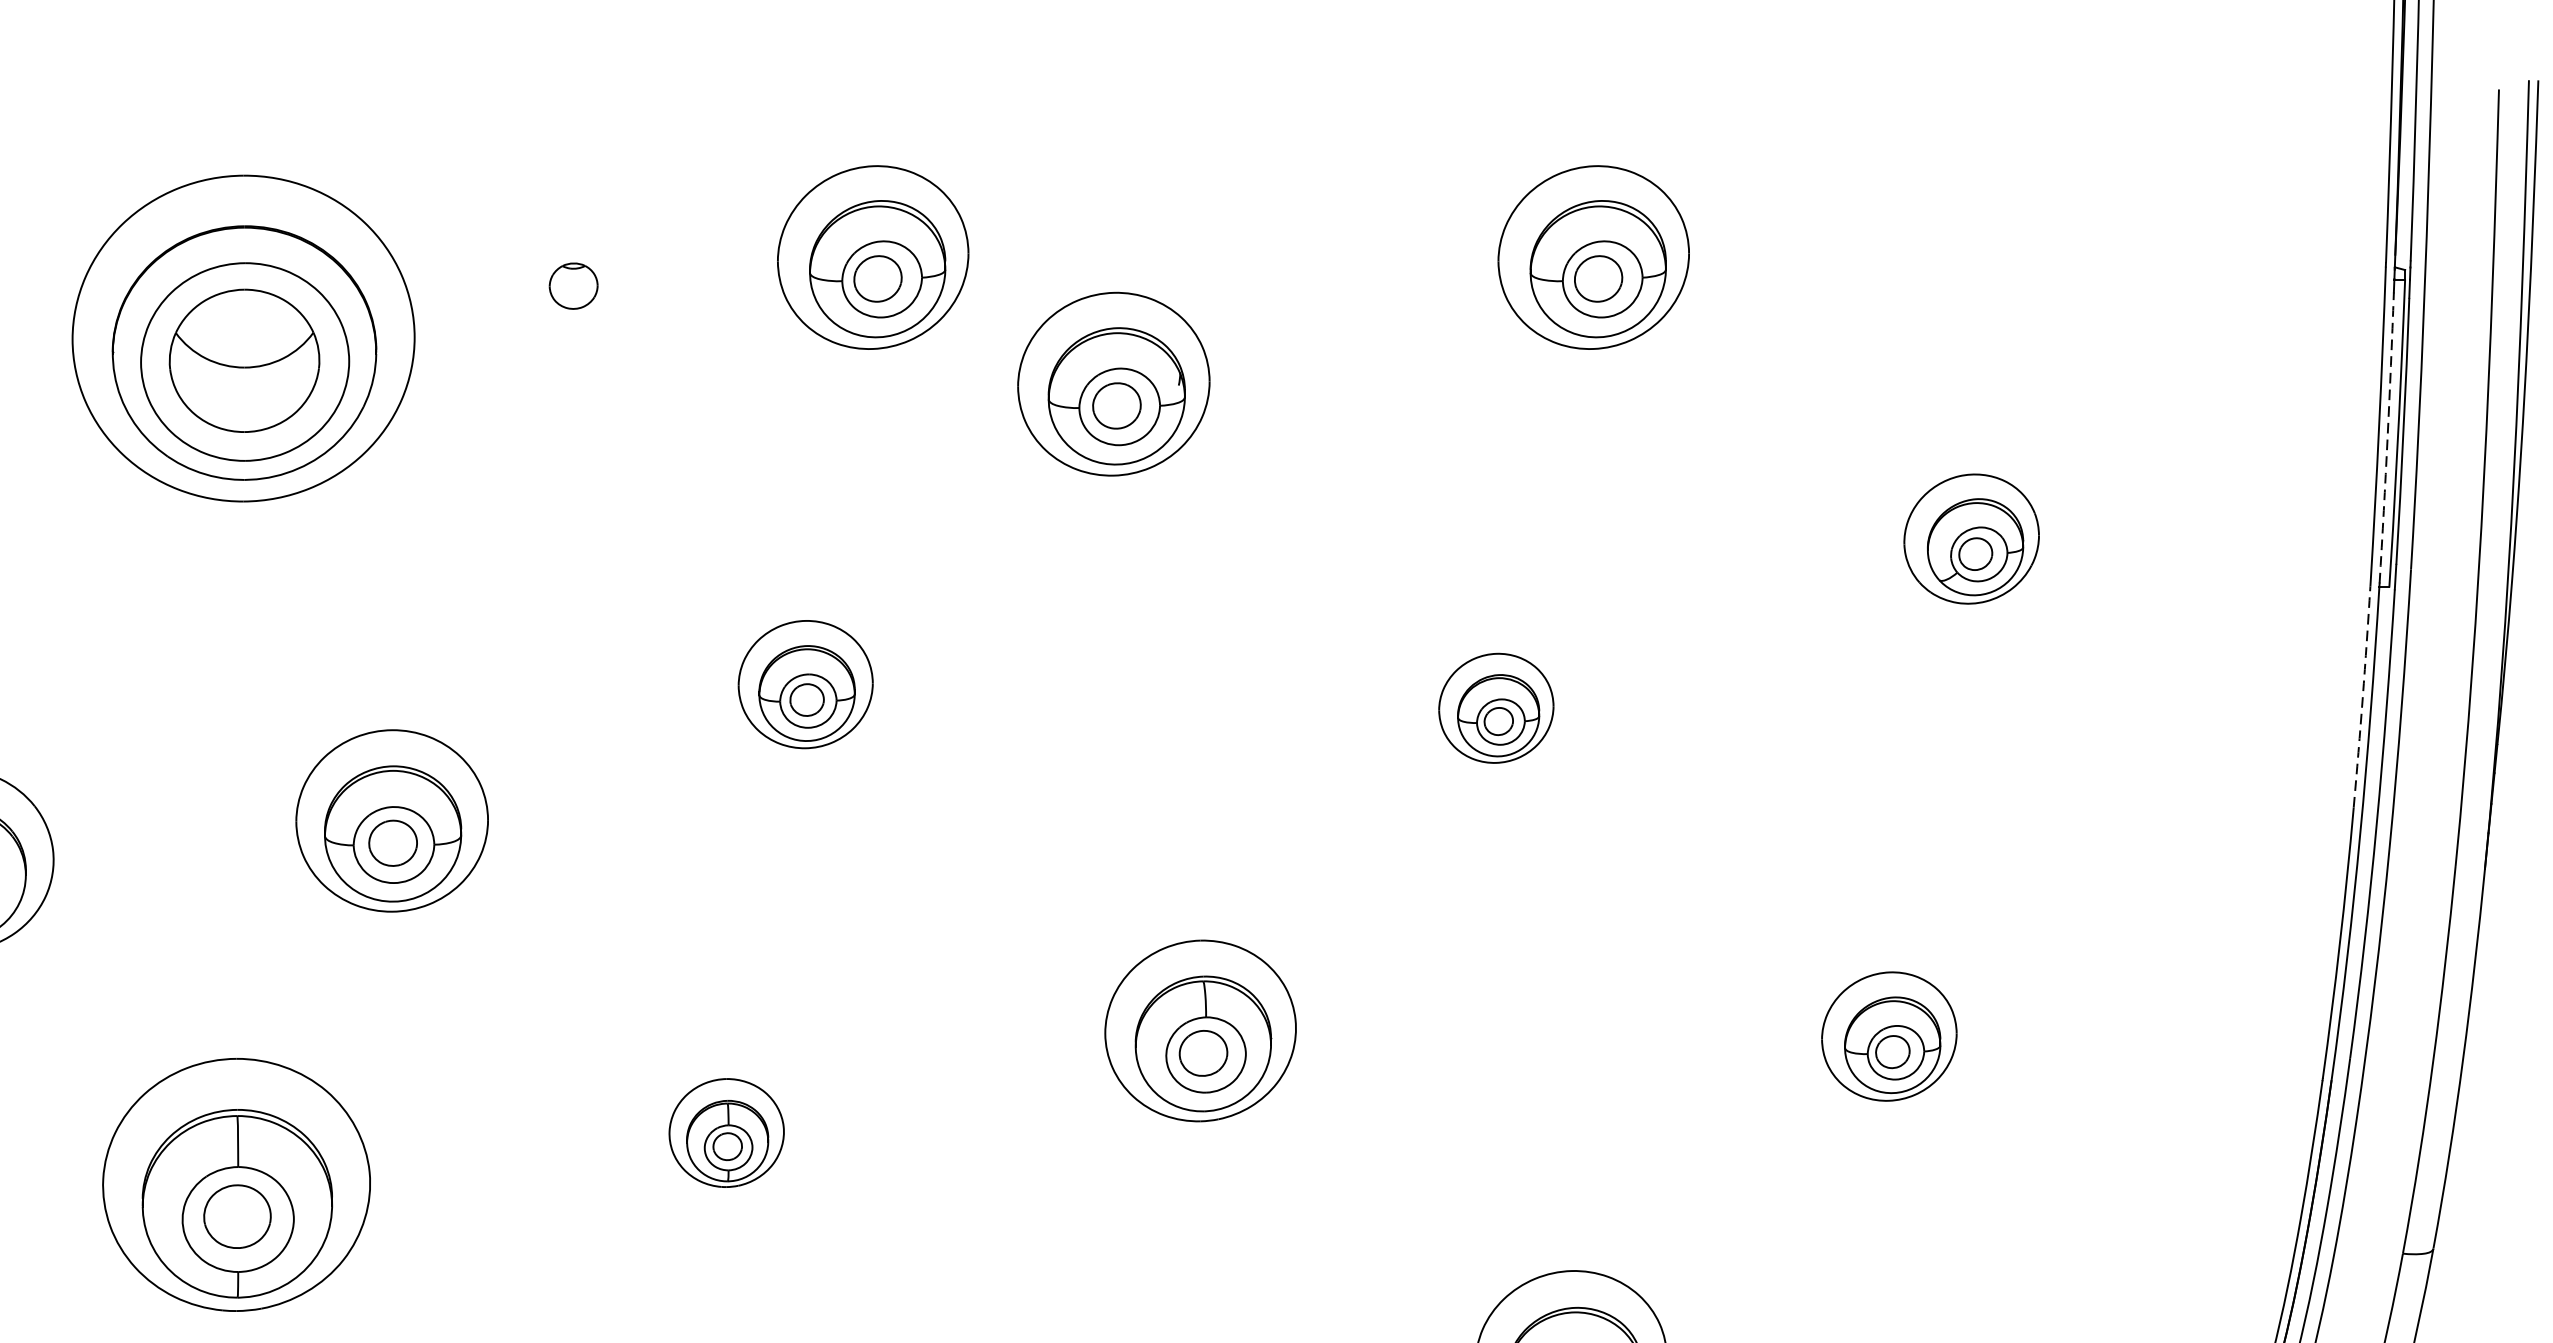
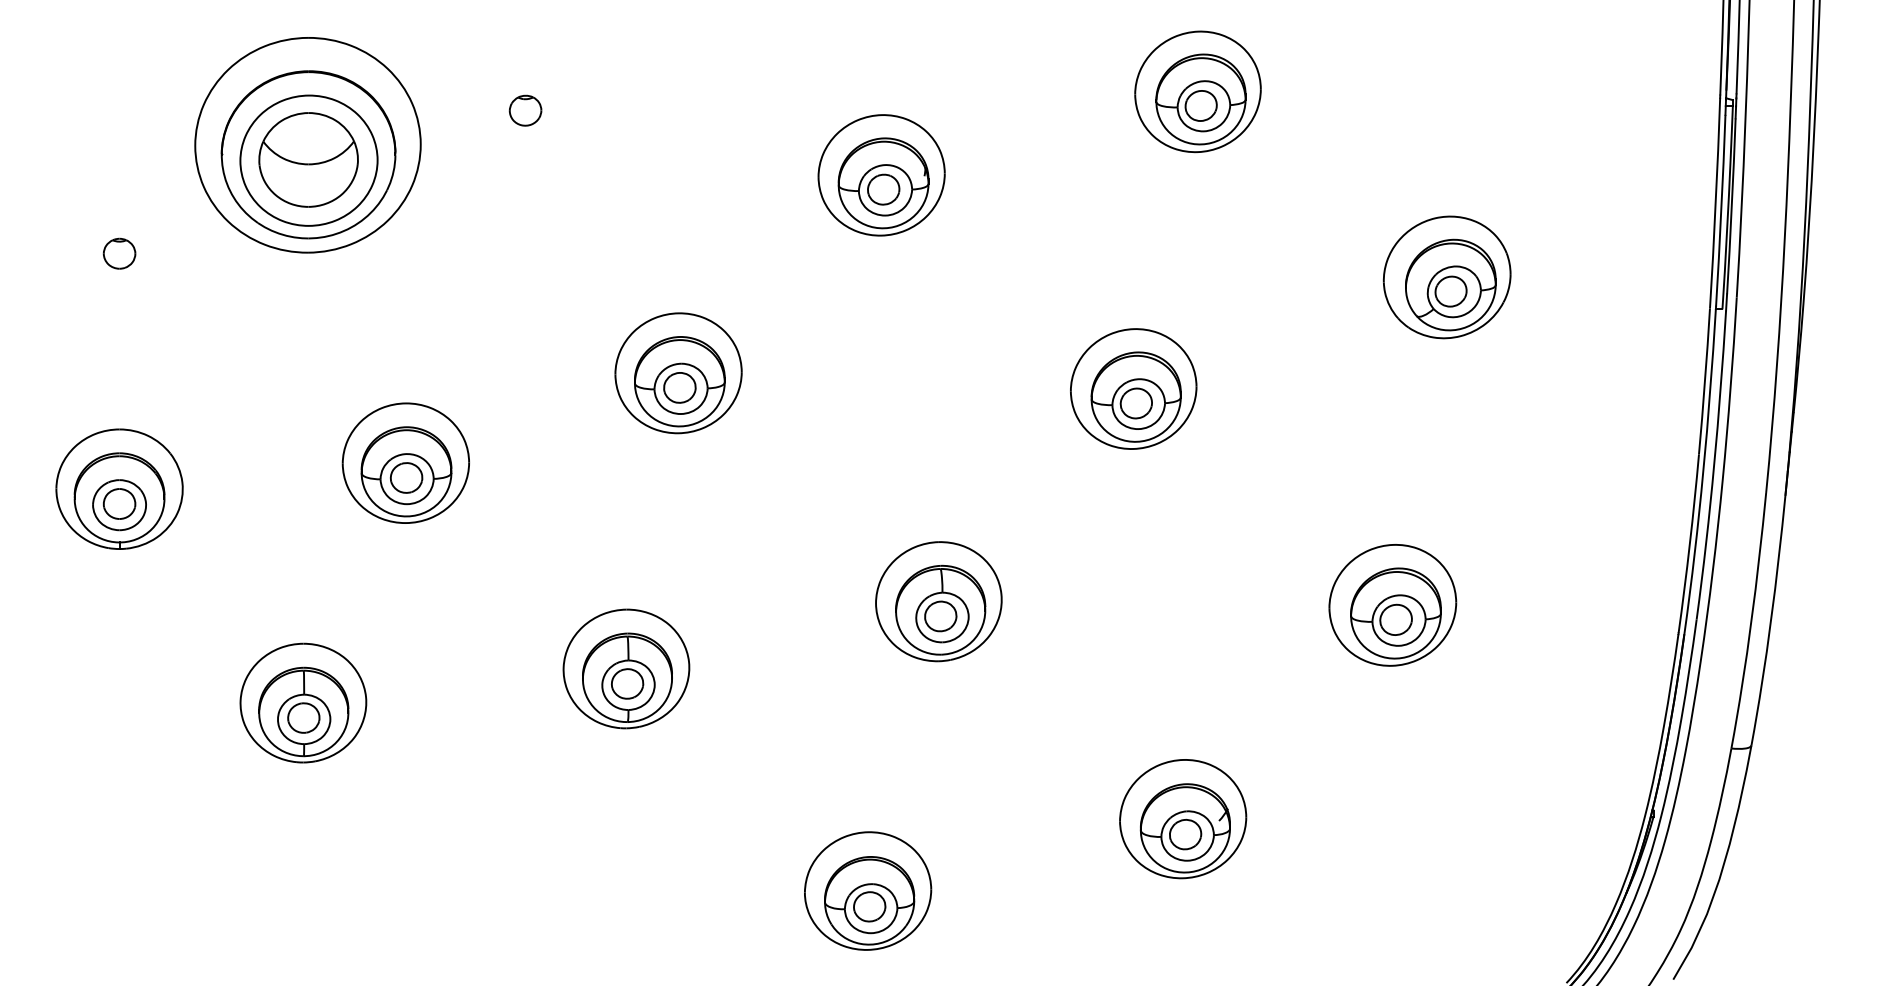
part: (872, 257) -> (722, 91), removed
arc: (2387, 437) -> (1721, 210), dashed -> solid
part: (1970, 539) -> (1446, 277), size x1.43
part: (805, 684) -> (678, 373), size x1.43
arc: (2362, 696) -> (1704, 381), dashed -> solid
part: (1495, 707) -> (1133, 388), size x1.67
part: (1888, 1036) -> (1392, 605), size x1.43
part: (726, 1132) -> (626, 668), size x1.67
part: (236, 1183) -> (303, 702), size x0.71

